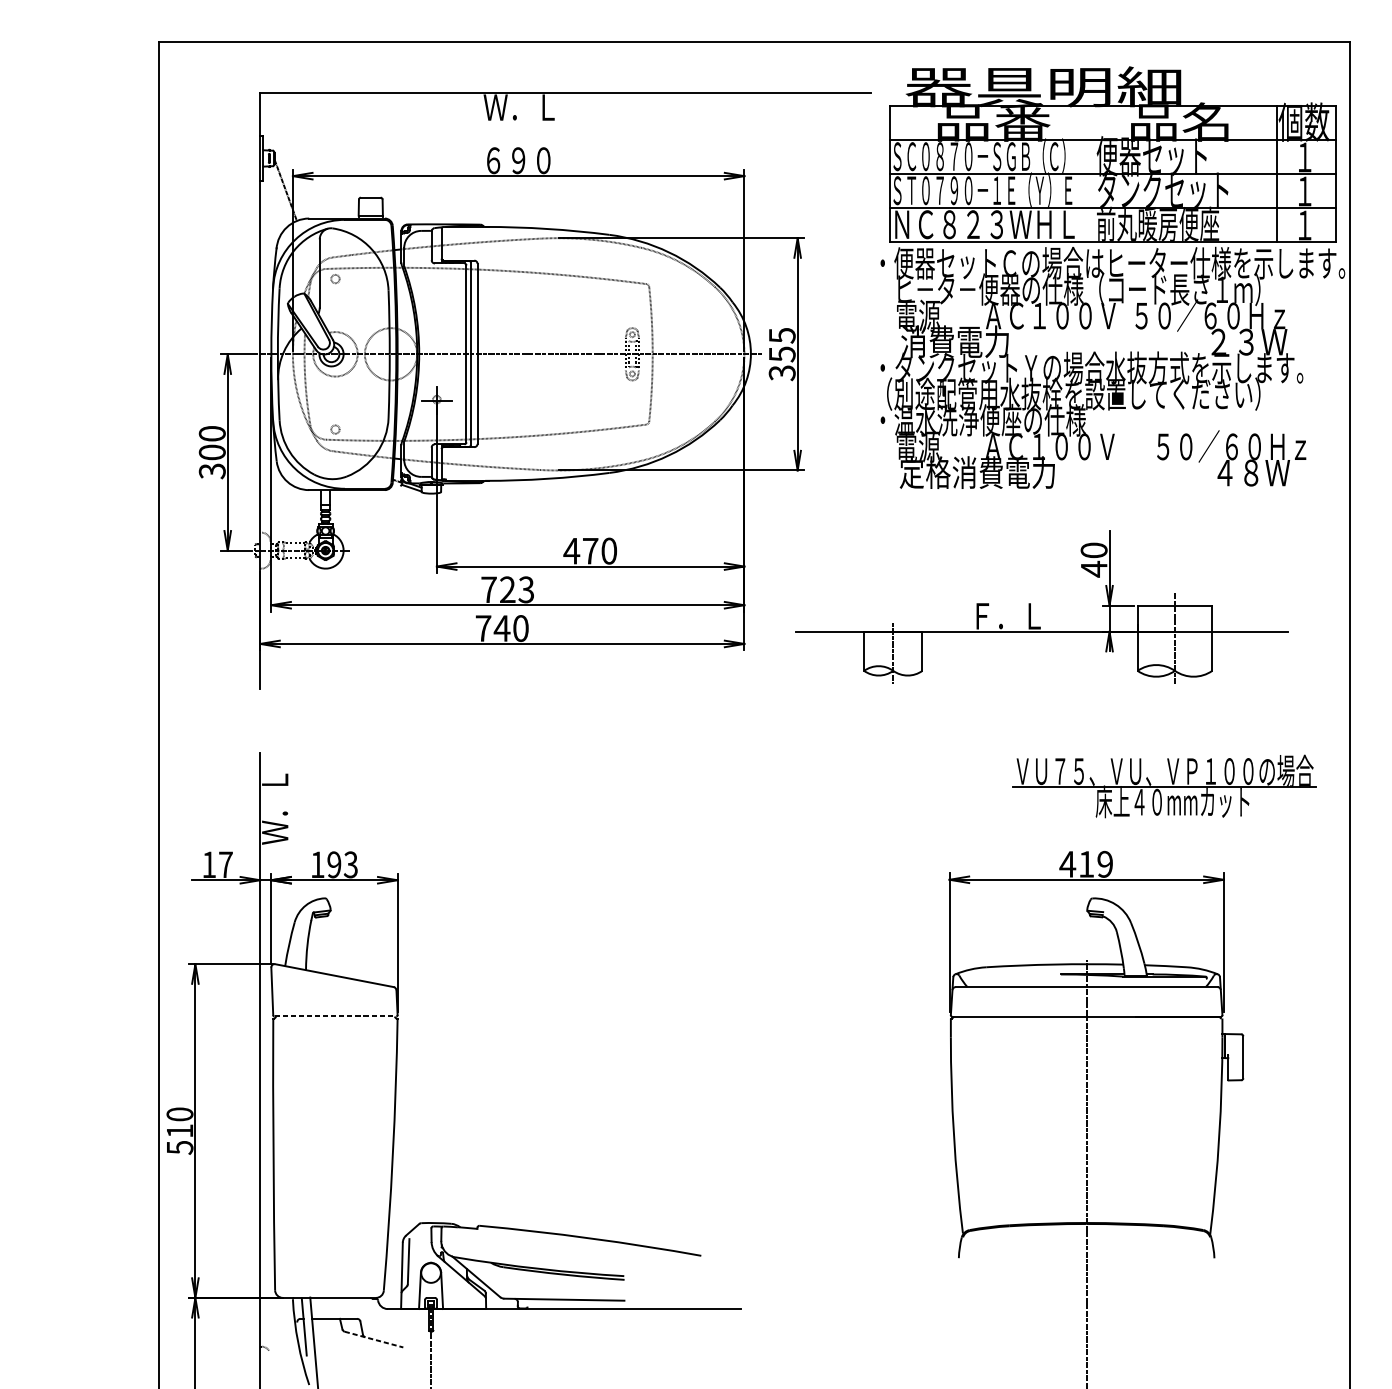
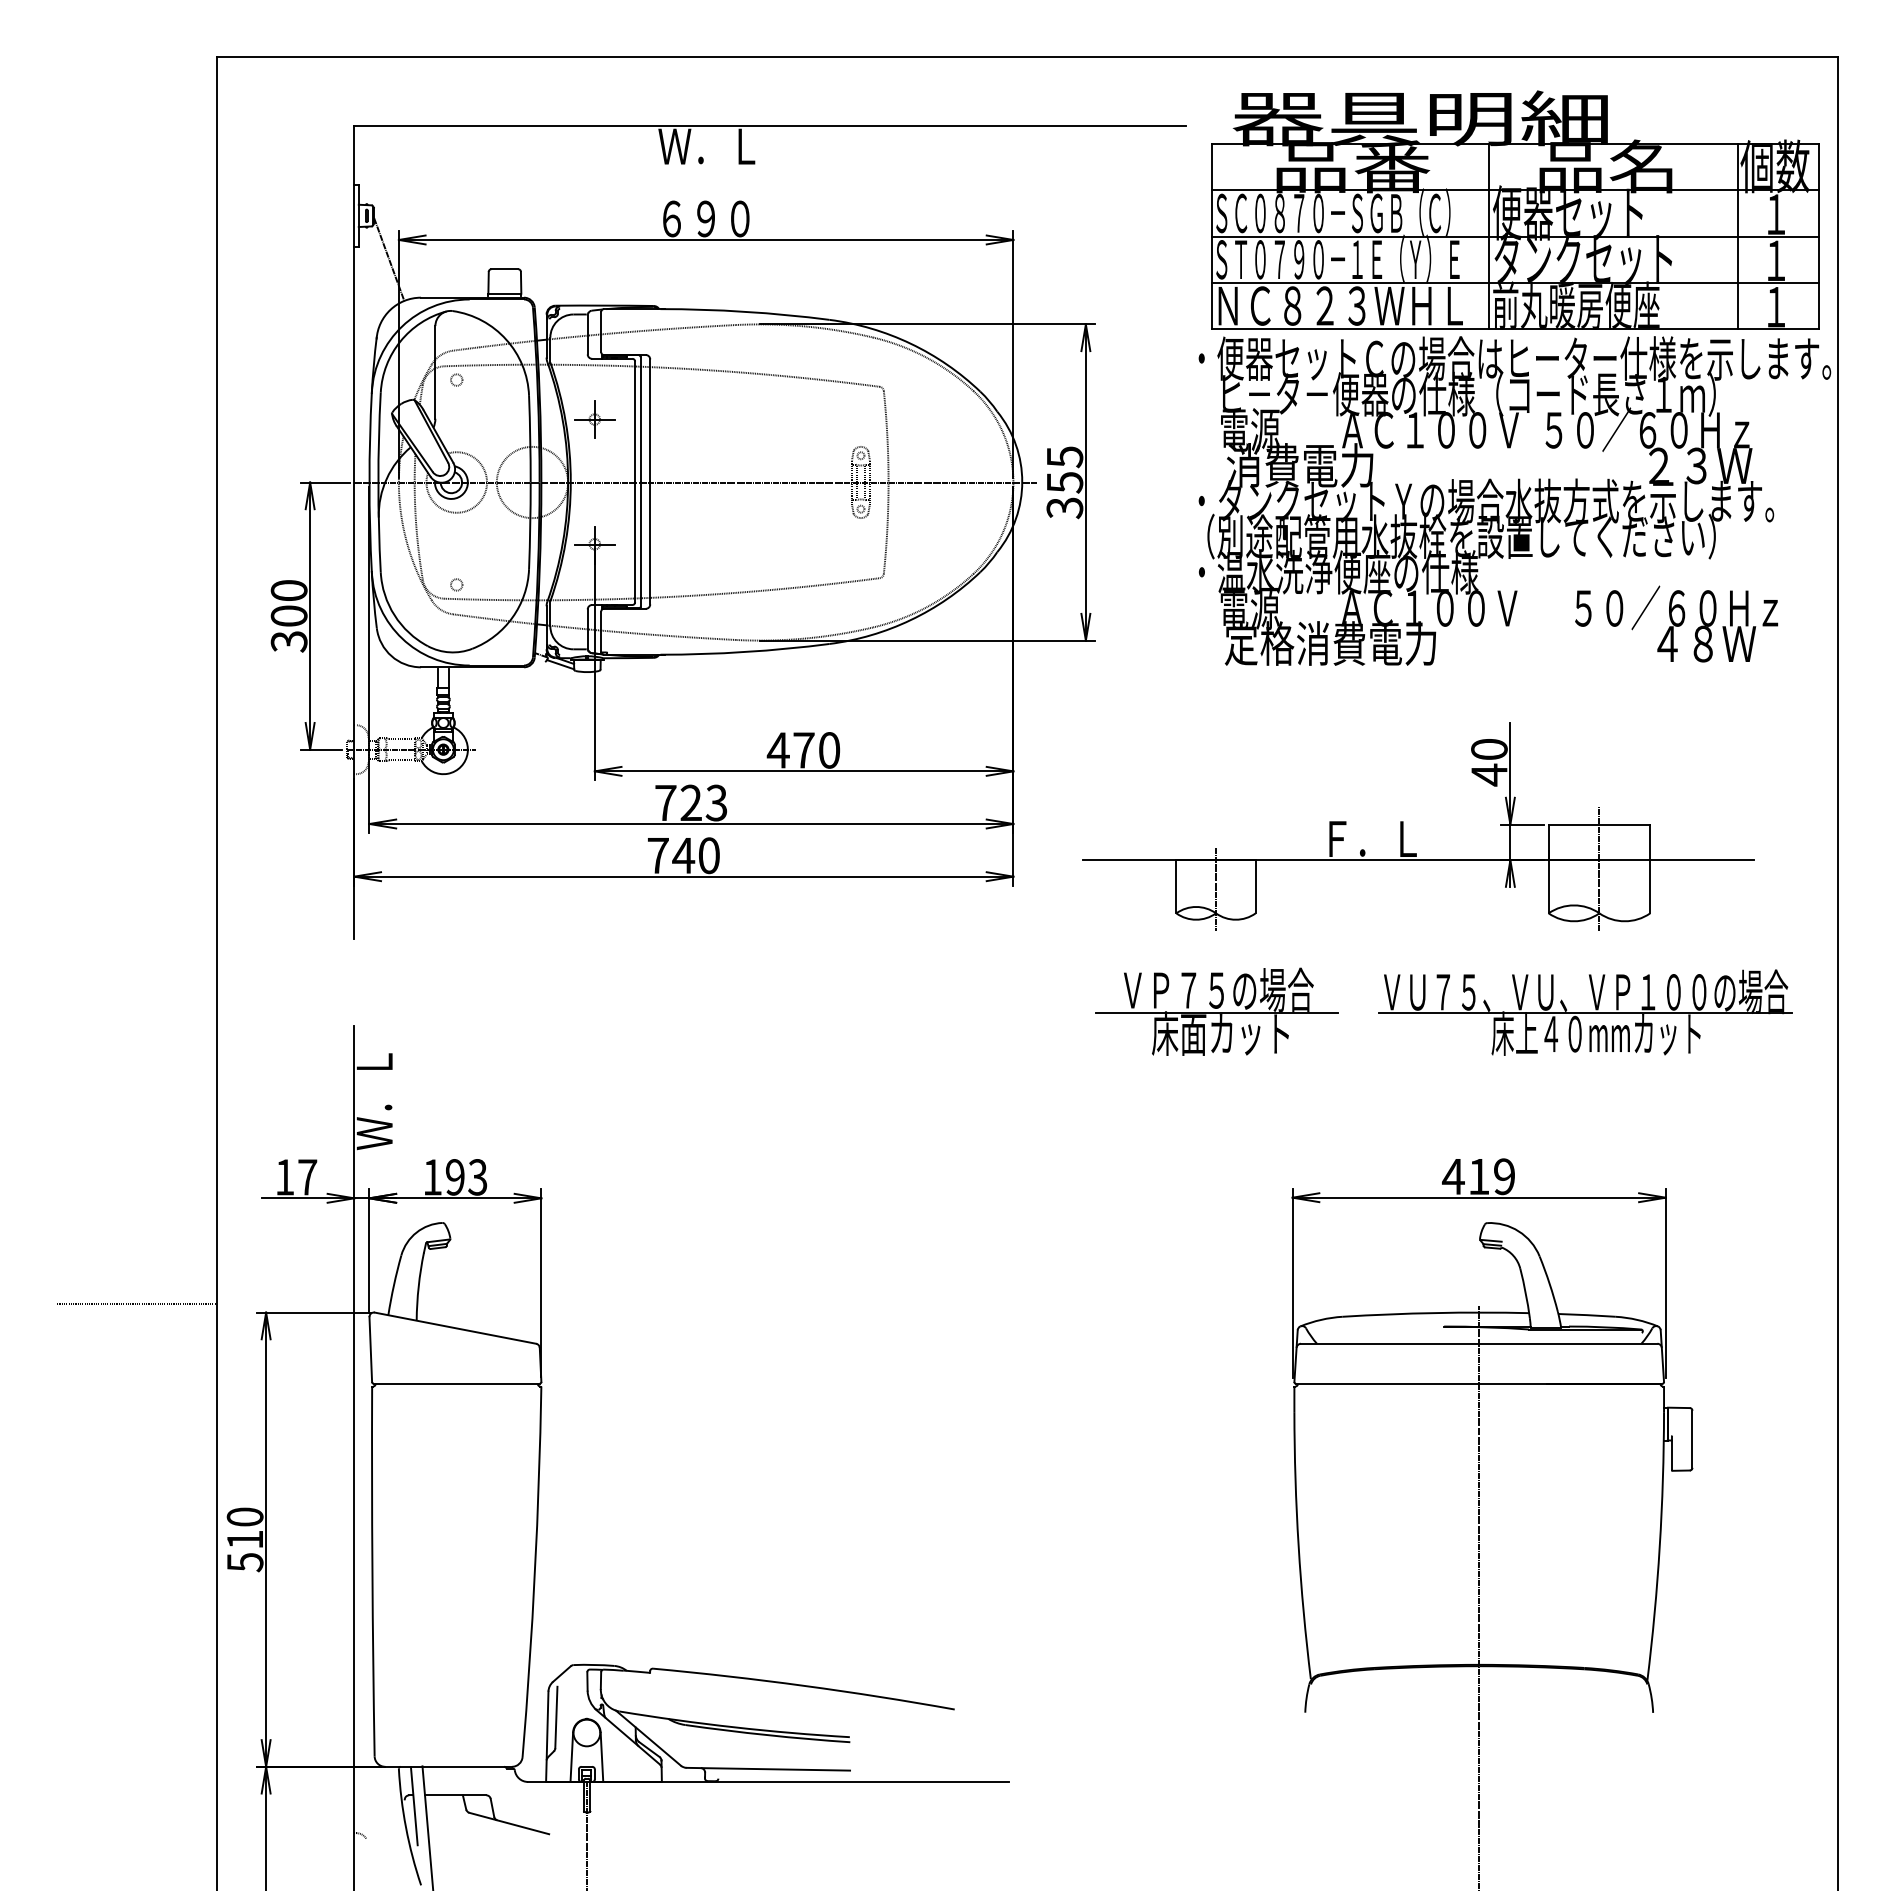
line: (1094, 173) -> (1489, 236), added
part: (436, 308) -> (594, 419), added
part: (893, 742) -> (1216, 1011), added
part: (1164, 786) -> (1585, 1012), moved
line: (100, 957) -> (136, 1303), added
line: (335, 1016) -> (456, 1383), dashed -> solid
line: (374, 1339) -> (509, 1823), dashed -> solid

